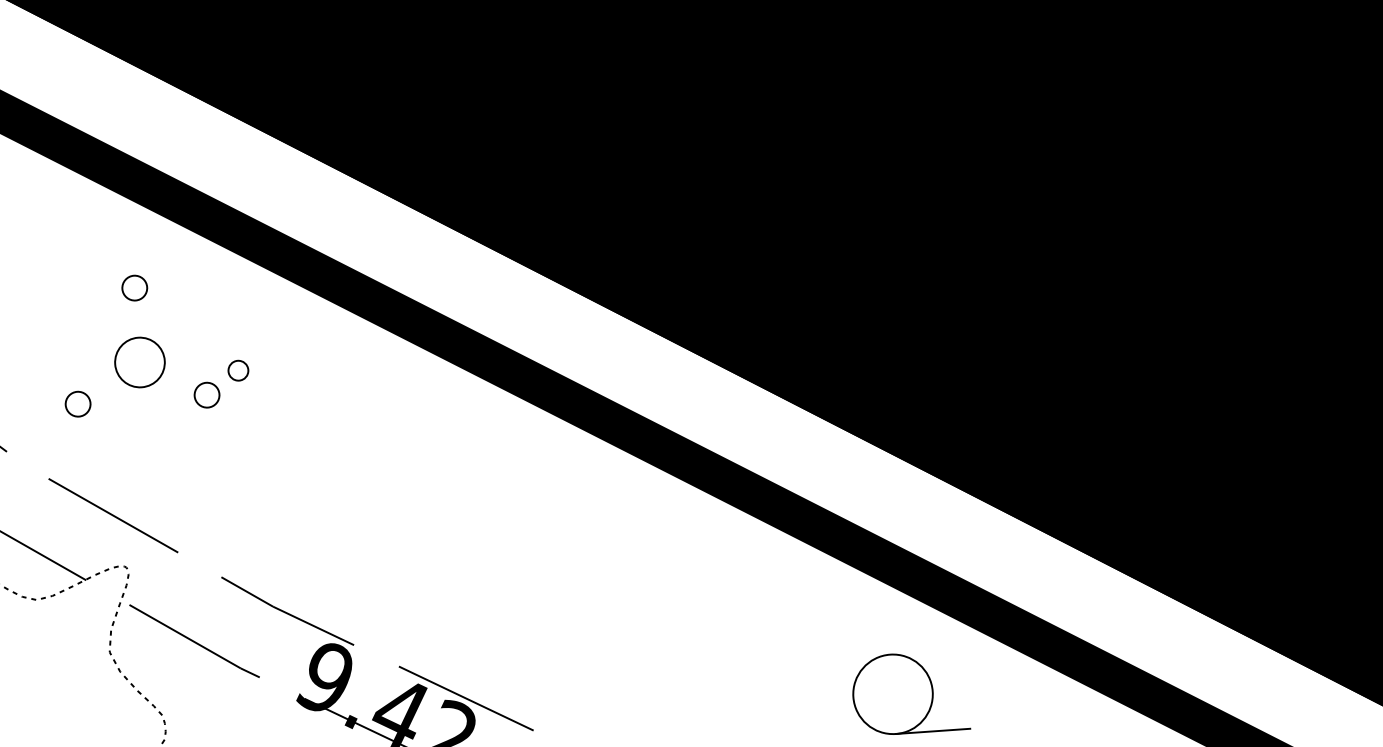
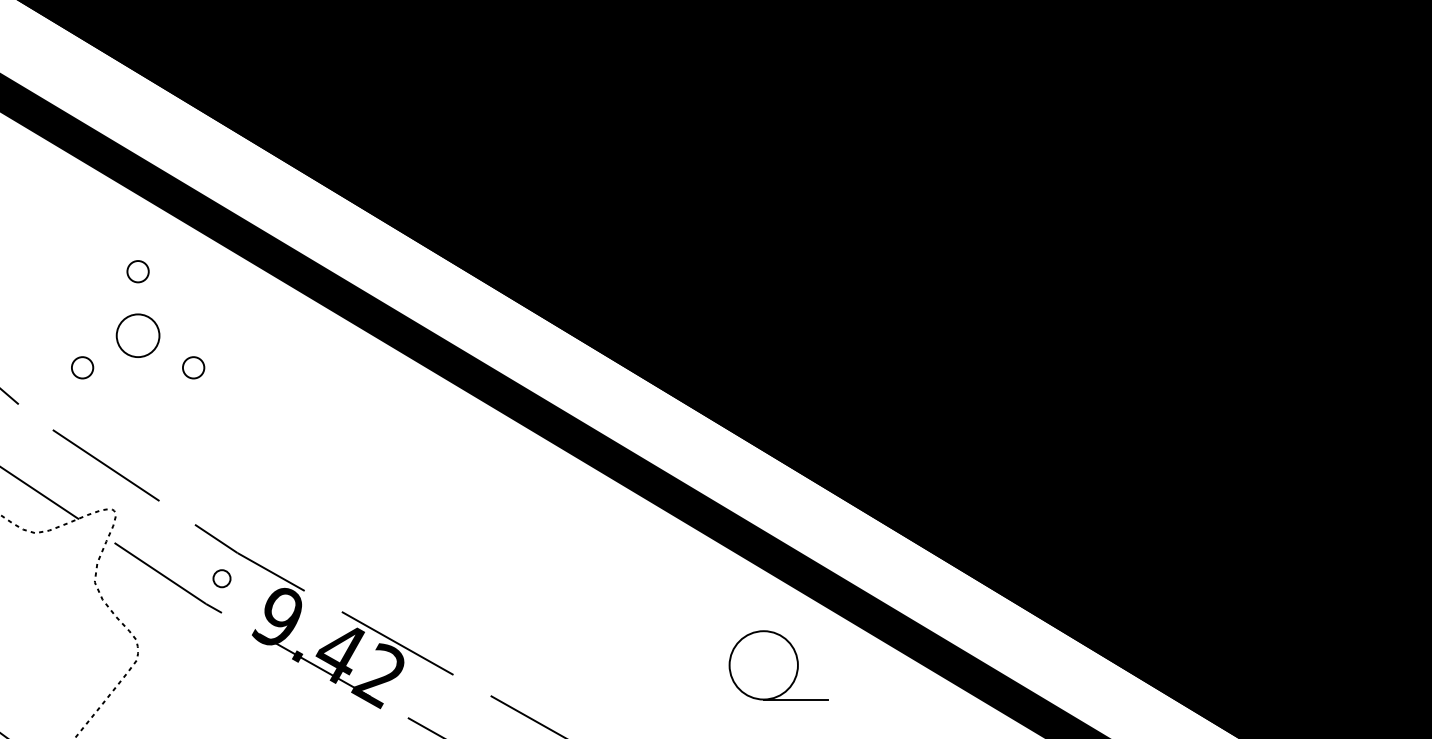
circle: (237, 370) -> (221, 578), moved

